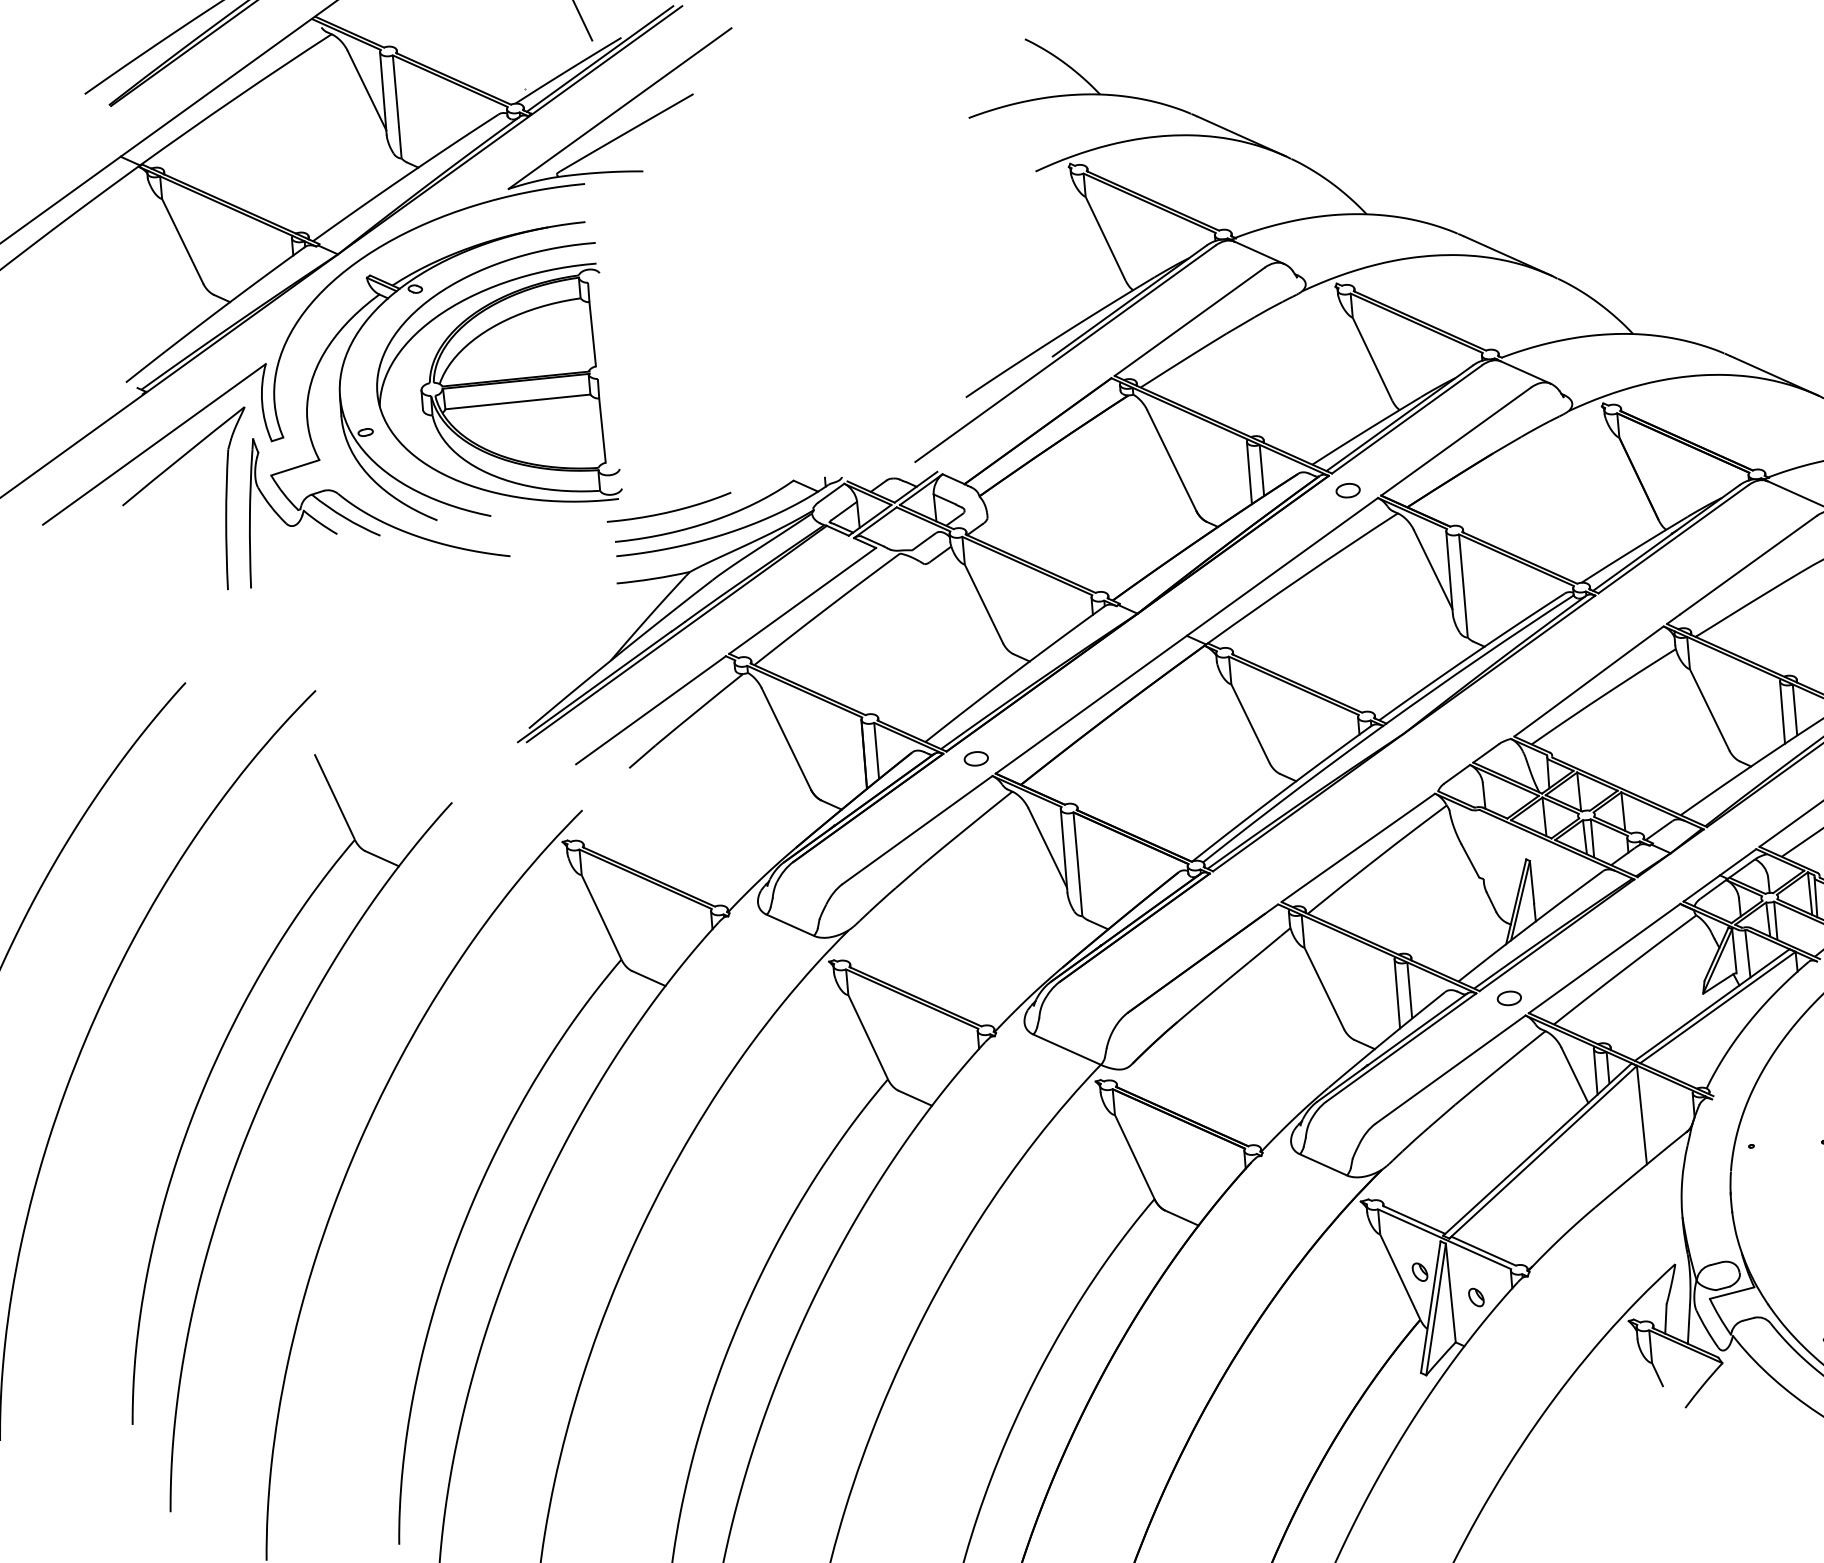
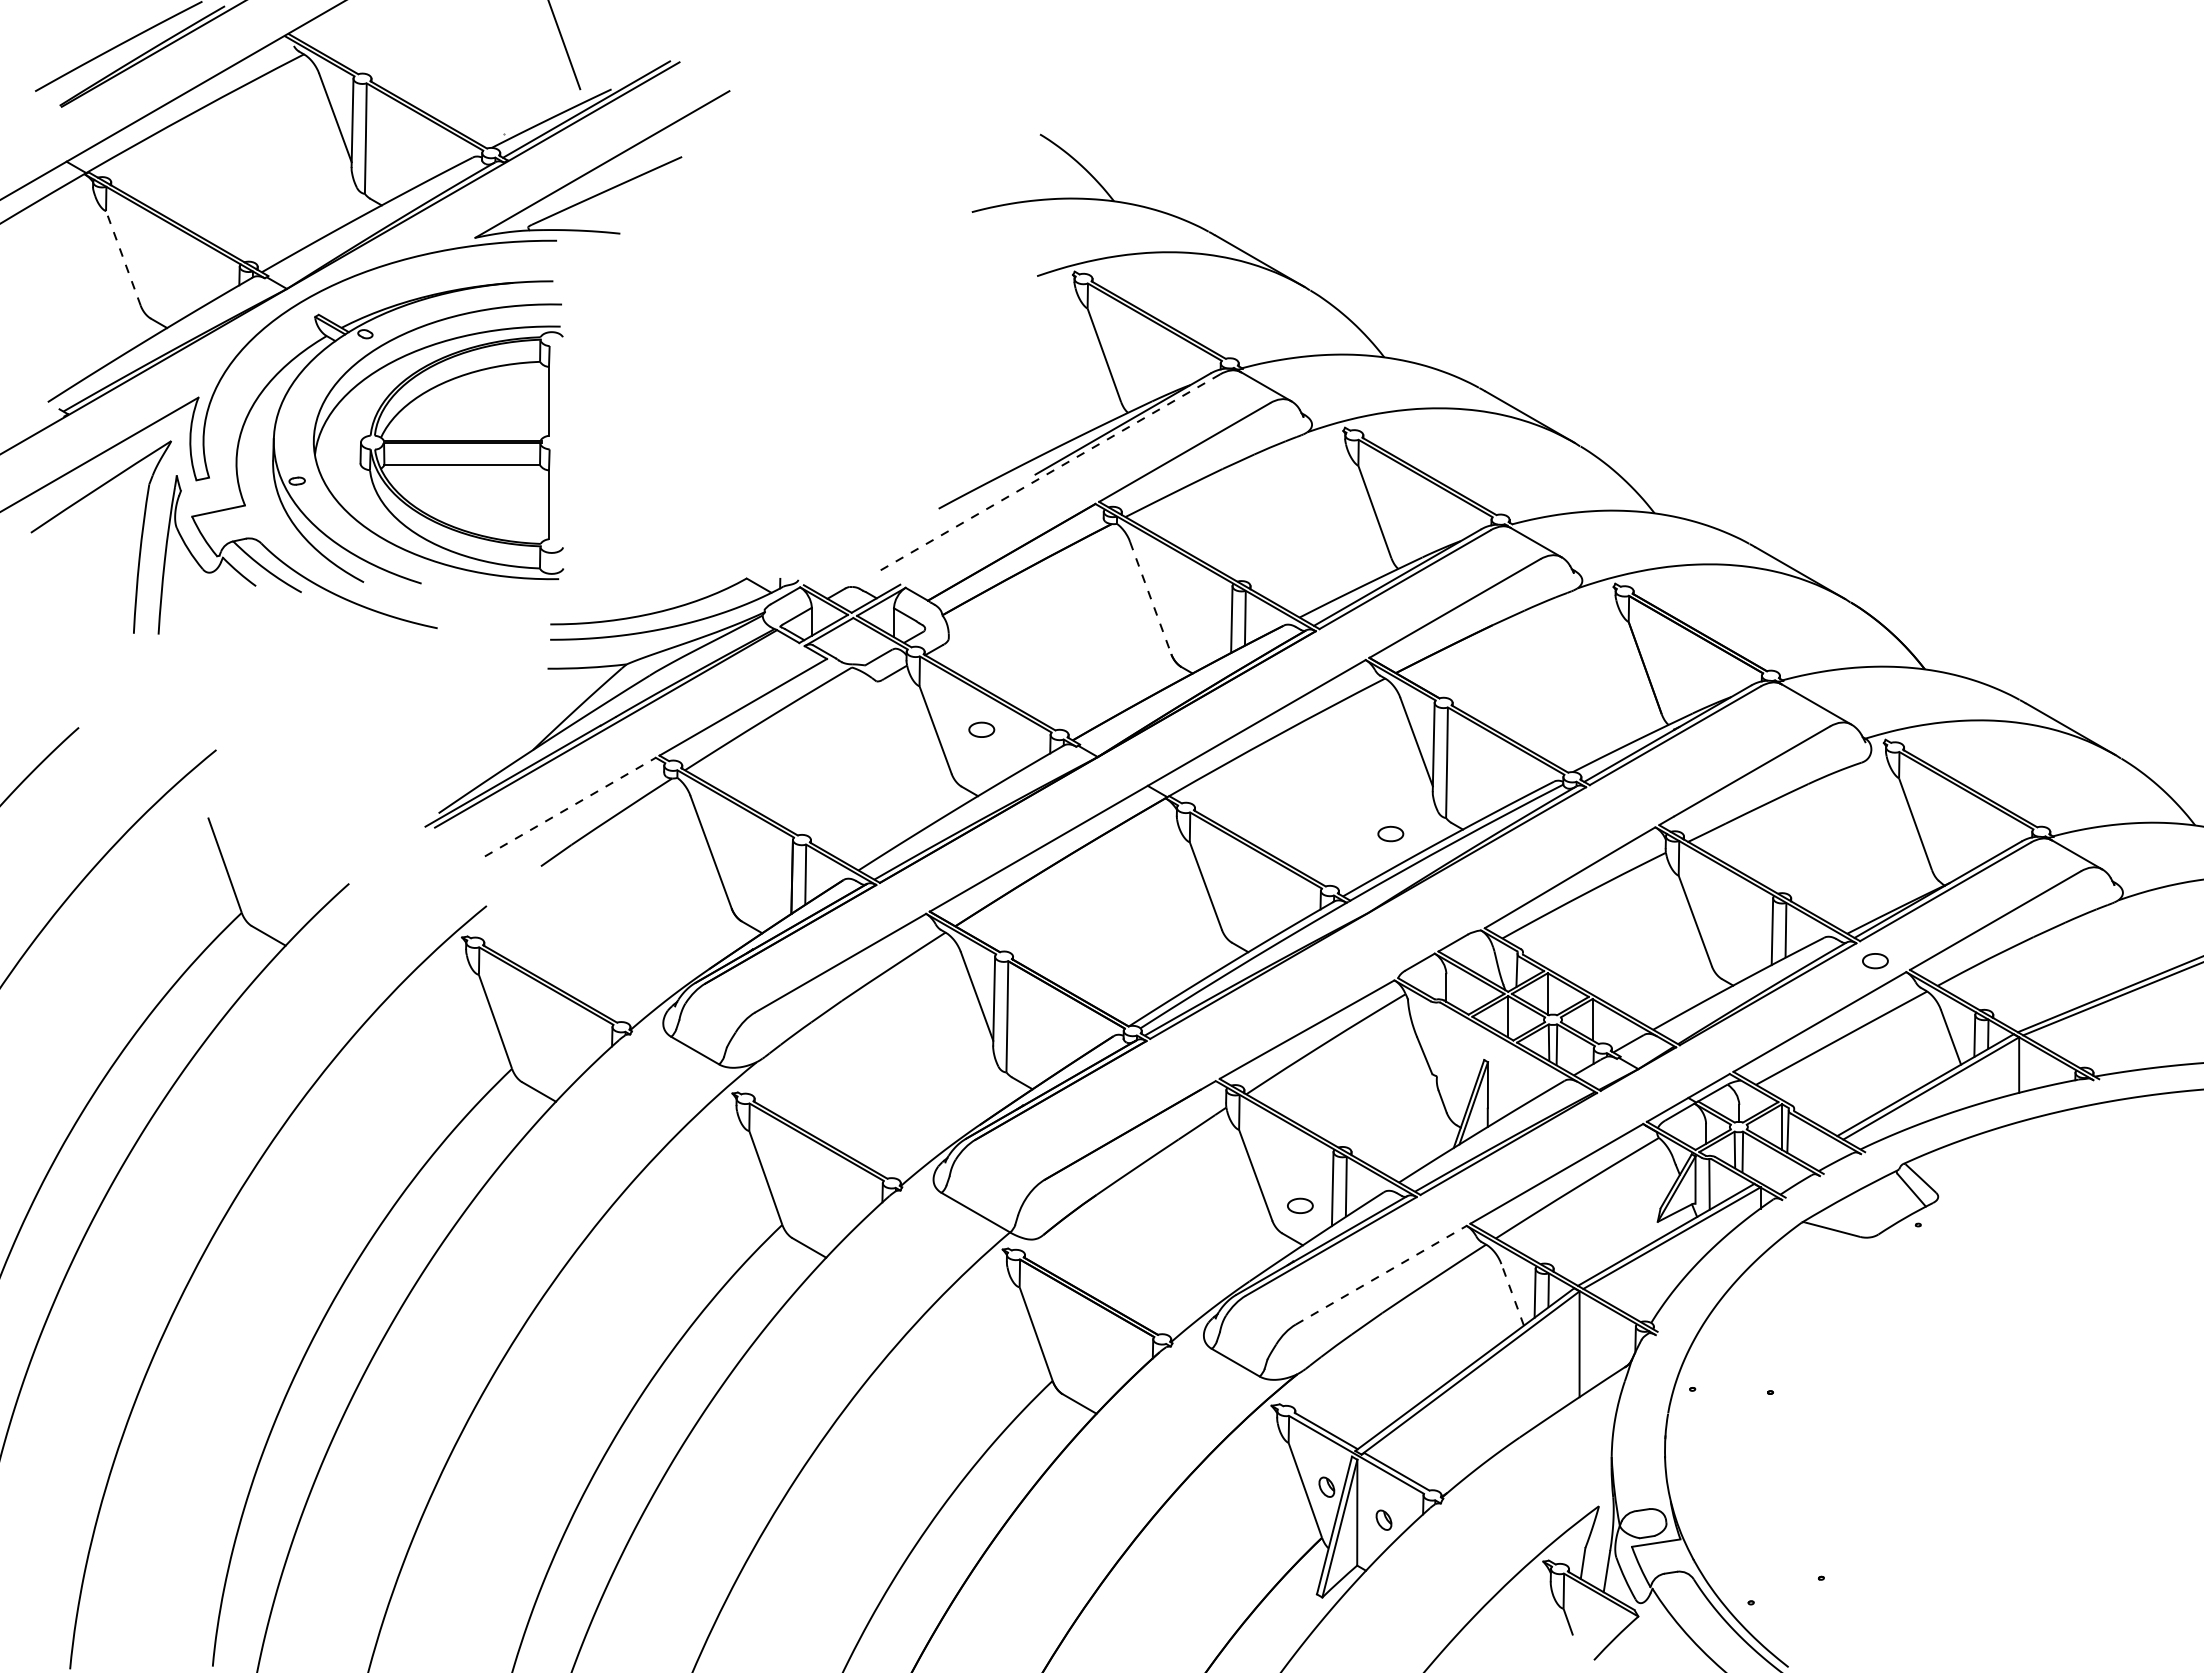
line: (182, 240) -> (123, 257), solid -> dashed
line: (1065, 354) -> (1049, 473), solid -> dashed
line: (1171, 461) -> (1150, 598), solid -> dashed
part: (1347, 490) -> (1390, 833), moved
curve: (669, 511) -> (611, 597), removed
line: (651, 710) -> (570, 807), solid -> dashed
part: (976, 758) -> (981, 729), moved
part: (1509, 997) -> (1300, 1205), moved
line: (1450, 1069) -> (1381, 1275), solid -> dashed
line: (1574, 1075) -> (1512, 1294), solid -> dashed

